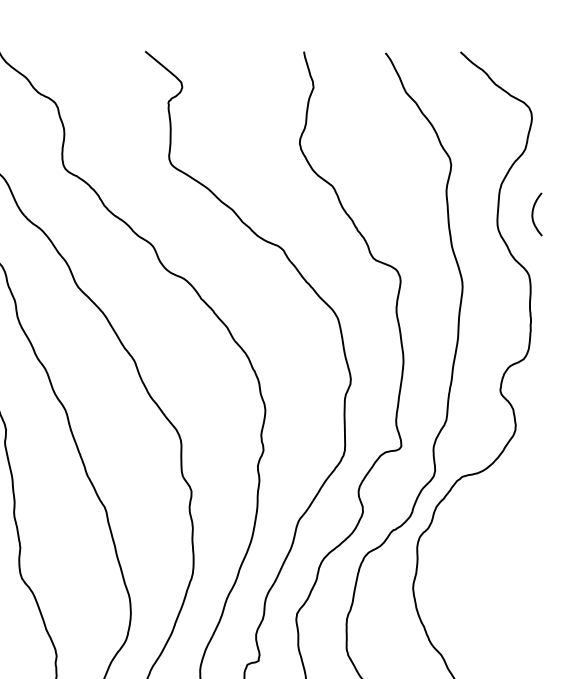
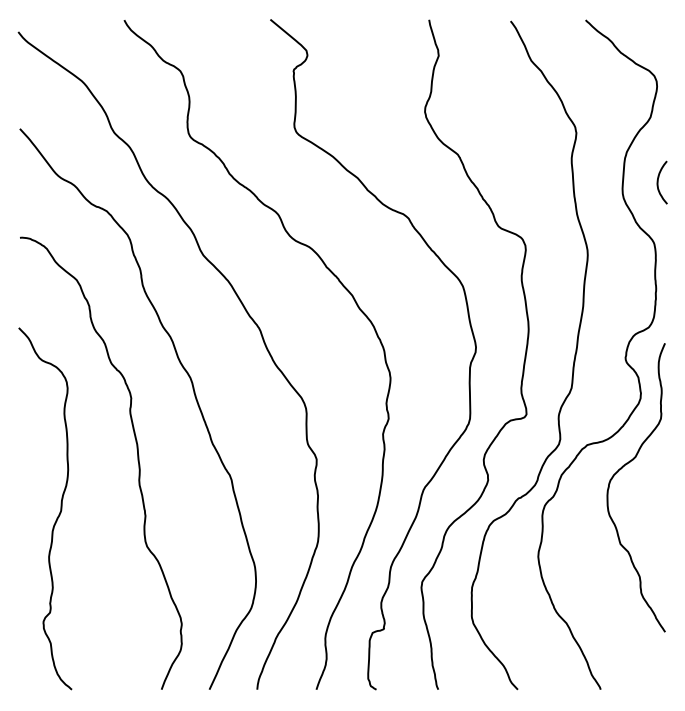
curve: (495, 502) -> (620, 470), added

